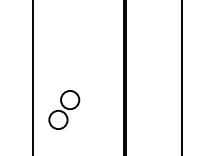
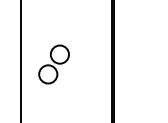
part: (64, 109) -> (54, 64), moved

